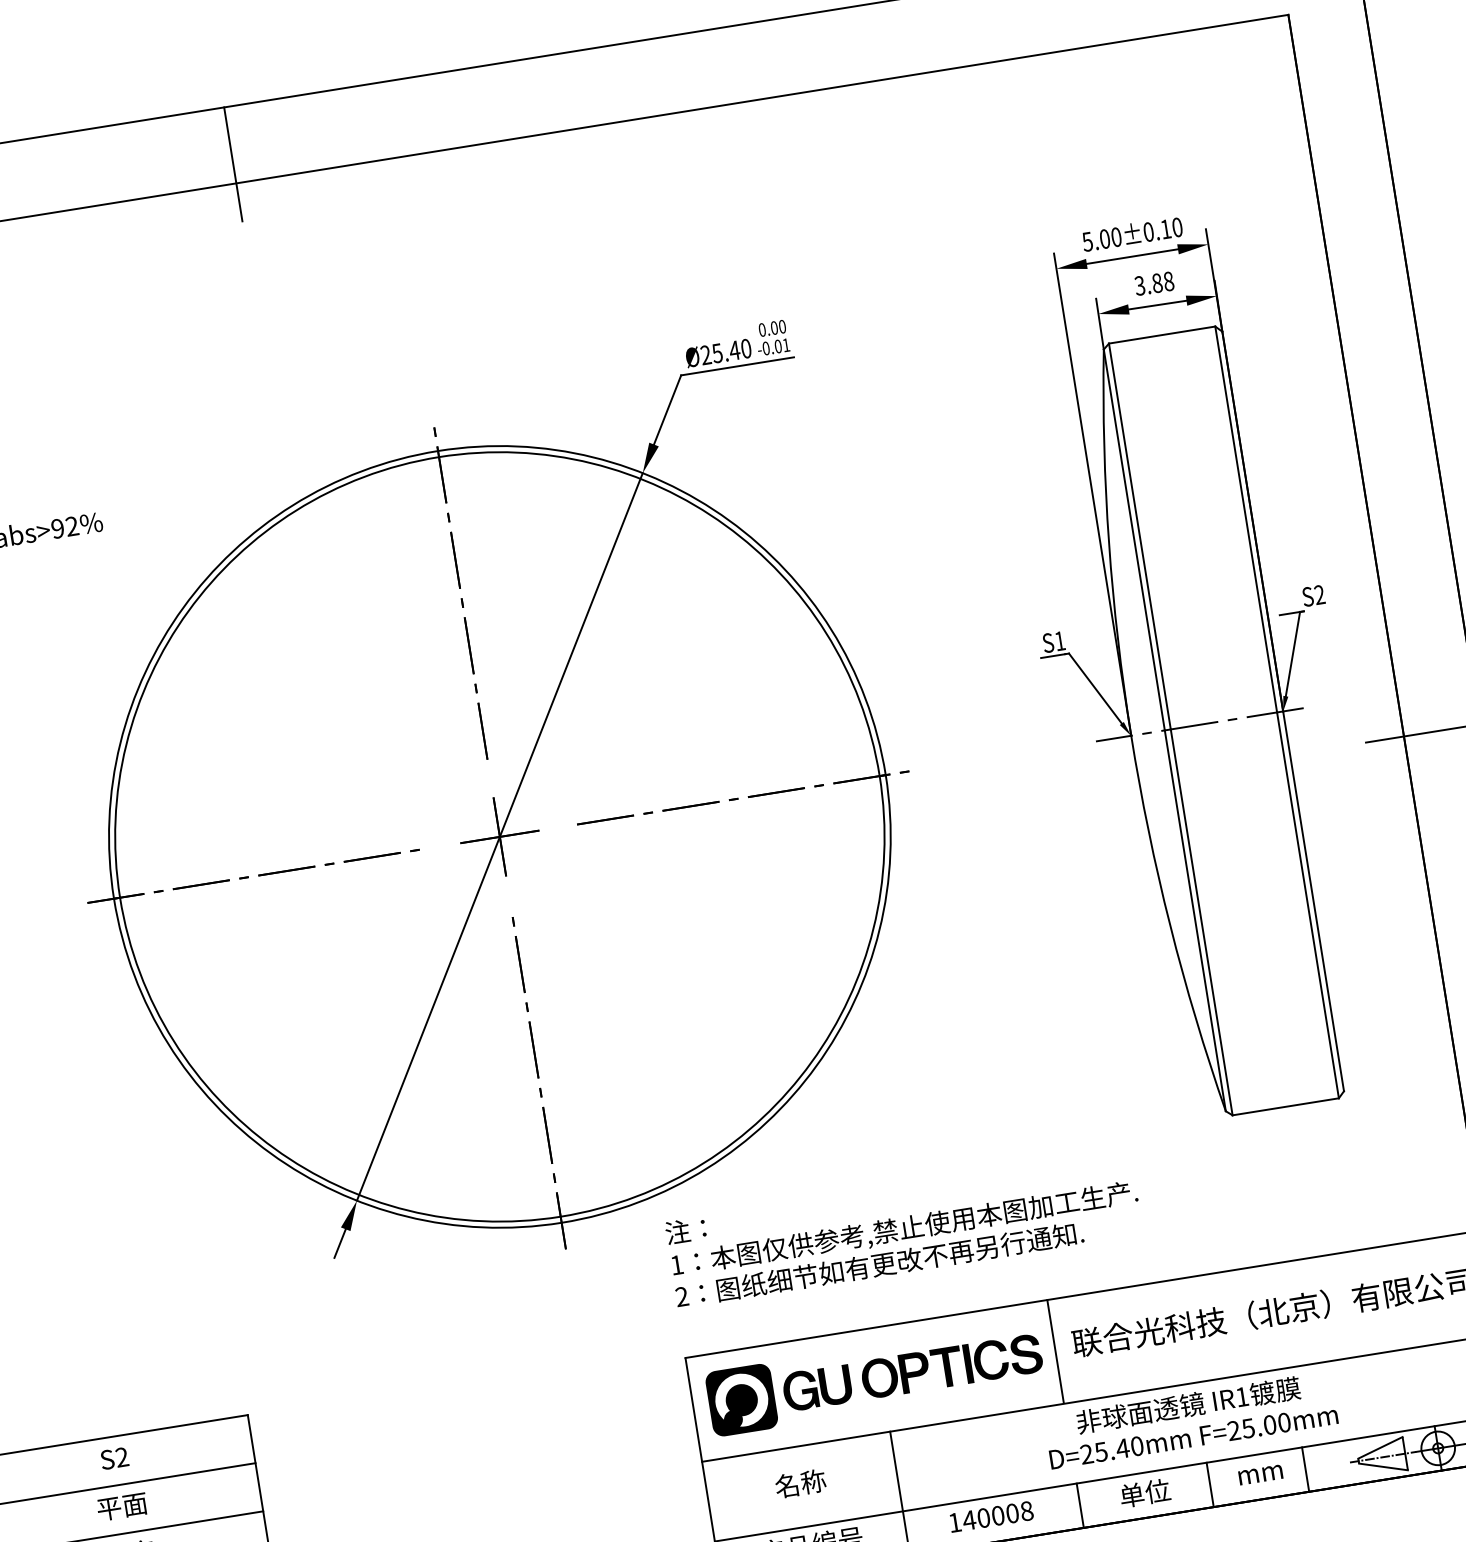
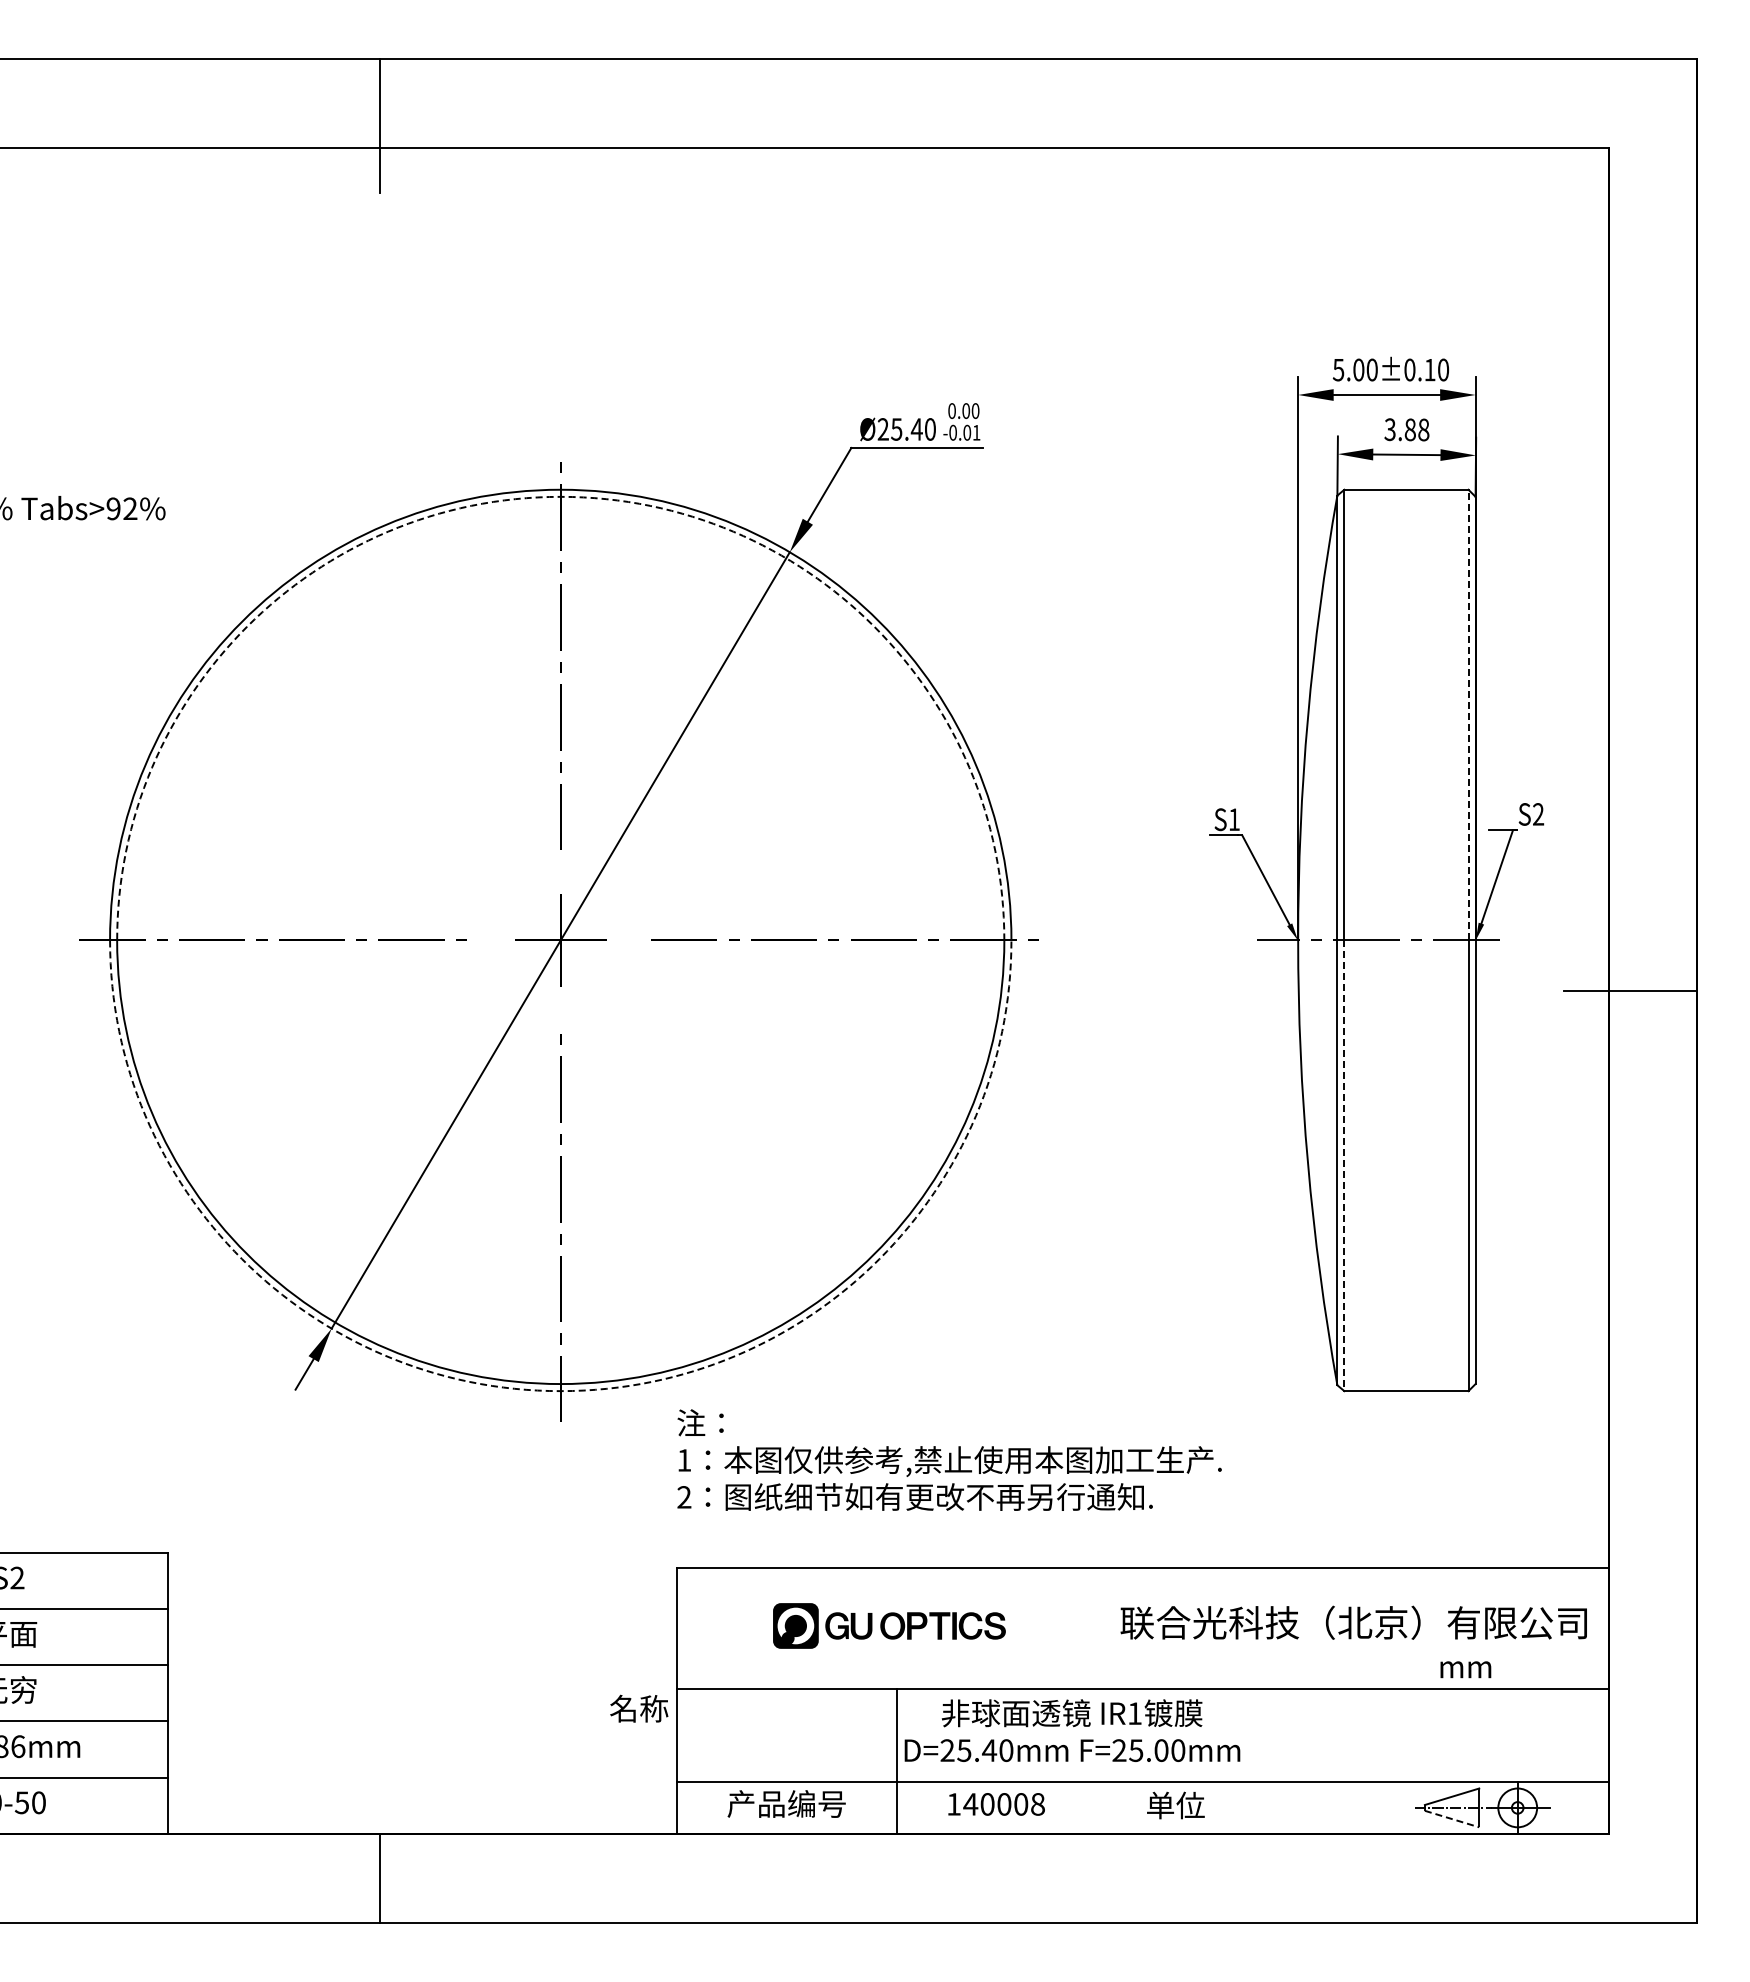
arc: (438, 456) -> (560, 496), solid -> dashed
line: (1246, 518) -> (1468, 714), solid -> dashed
line: (1201, 922) -> (1344, 1166), solid -> dashed
arc: (561, 1223) -> (560, 1391), solid -> dashed
line: (1055, 1351) -> (1099, 1627), removed
part: (875, 1378) -> (889, 1625), size x0.6
text: (1191, 1419) -> (1072, 1730), moved
line: (1383, 1467) -> (1452, 1819), solid -> dashed
line: (1305, 1469) -> (1362, 1807), removed
text: (1260, 1474) -> (1465, 1669), moved
text: (800, 1483) -> (639, 1708), moved
line: (1210, 1484) -> (1251, 1807), removed
line: (1080, 1505) -> (1099, 1807), removed

